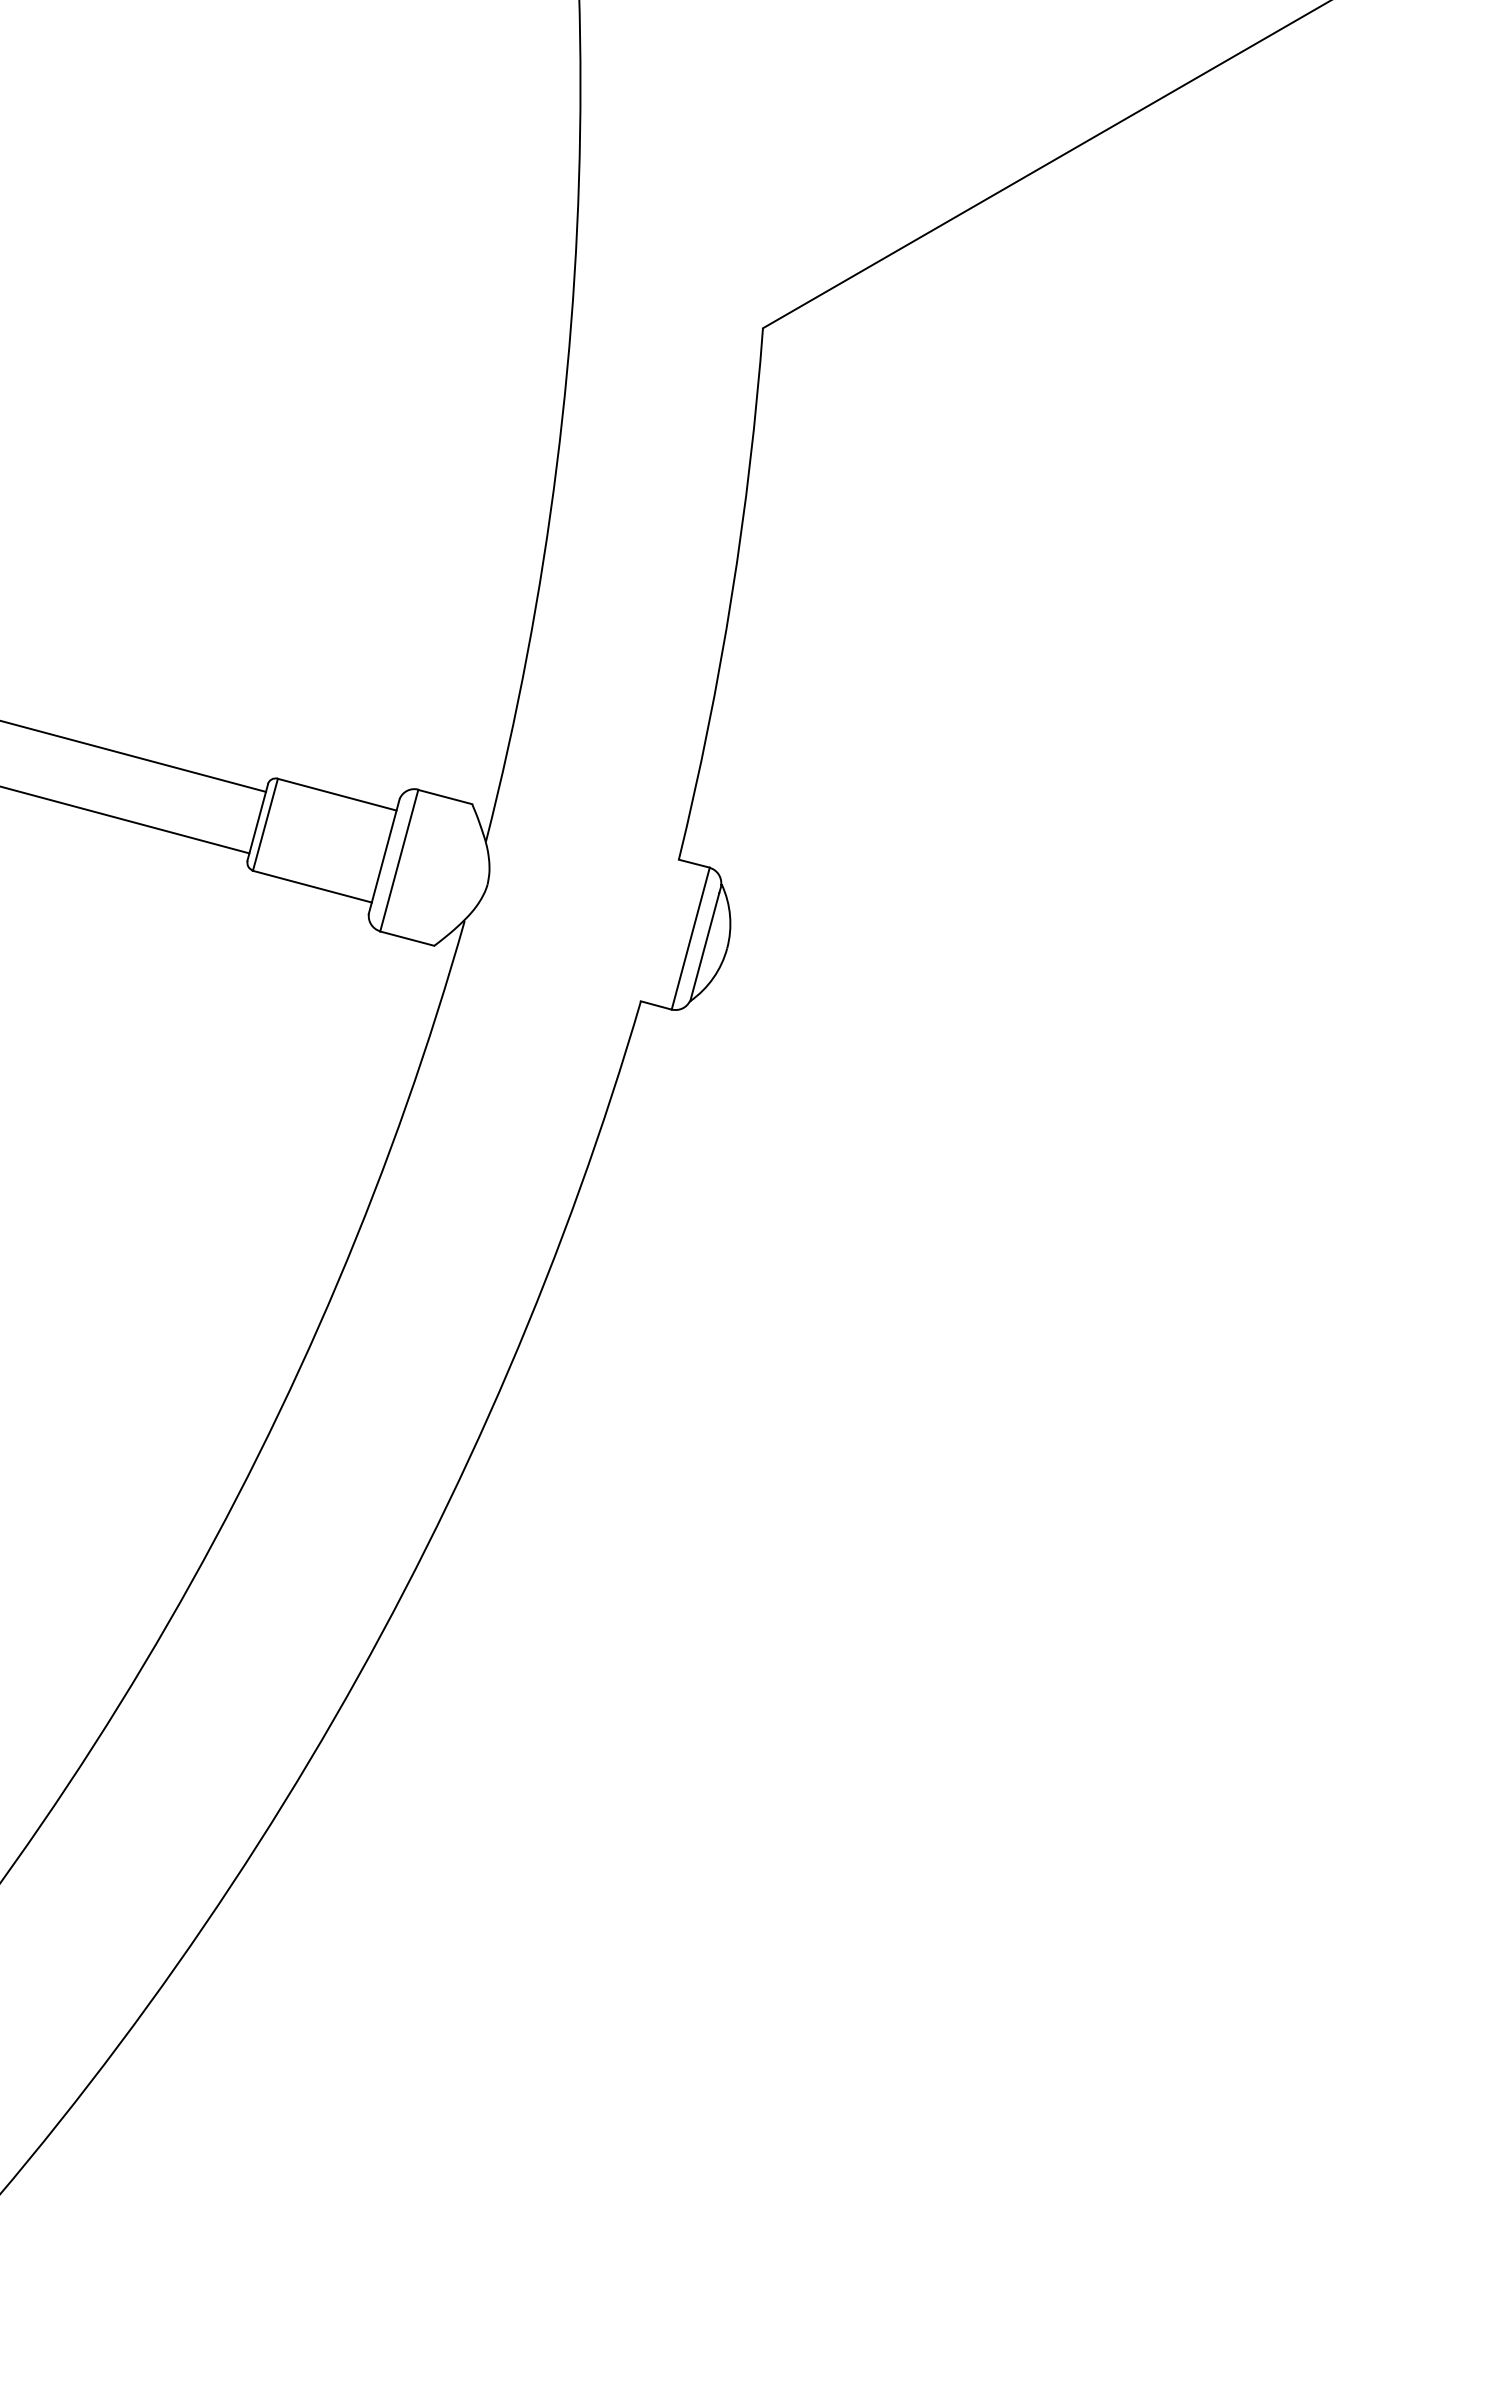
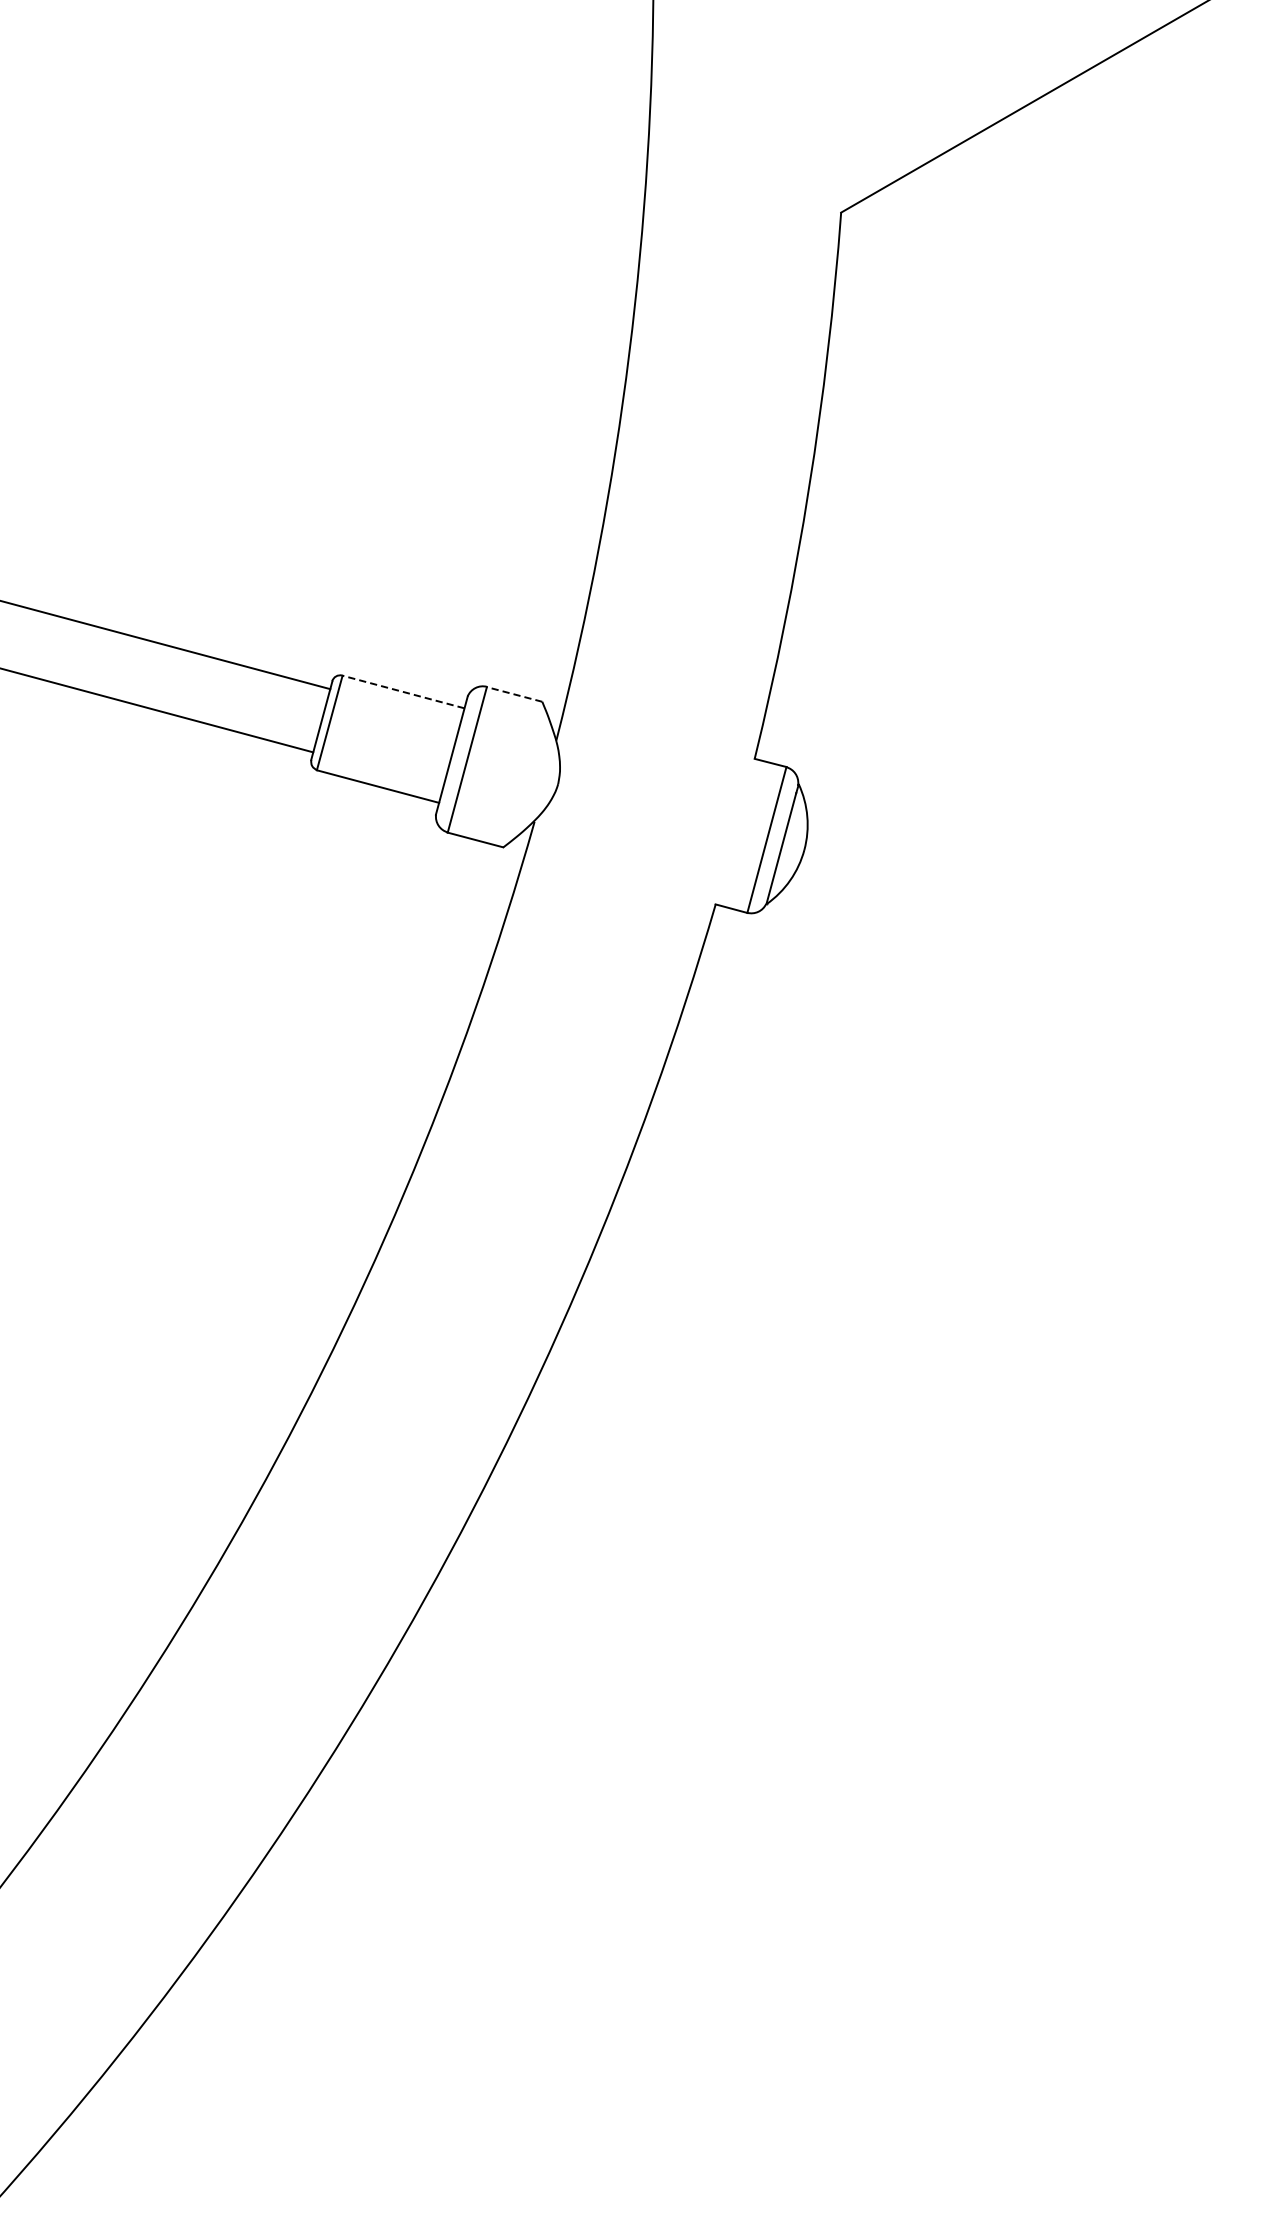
line: (336, 794) -> (402, 691), solid -> dashed
line: (445, 797) -> (514, 694), solid -> dashed

